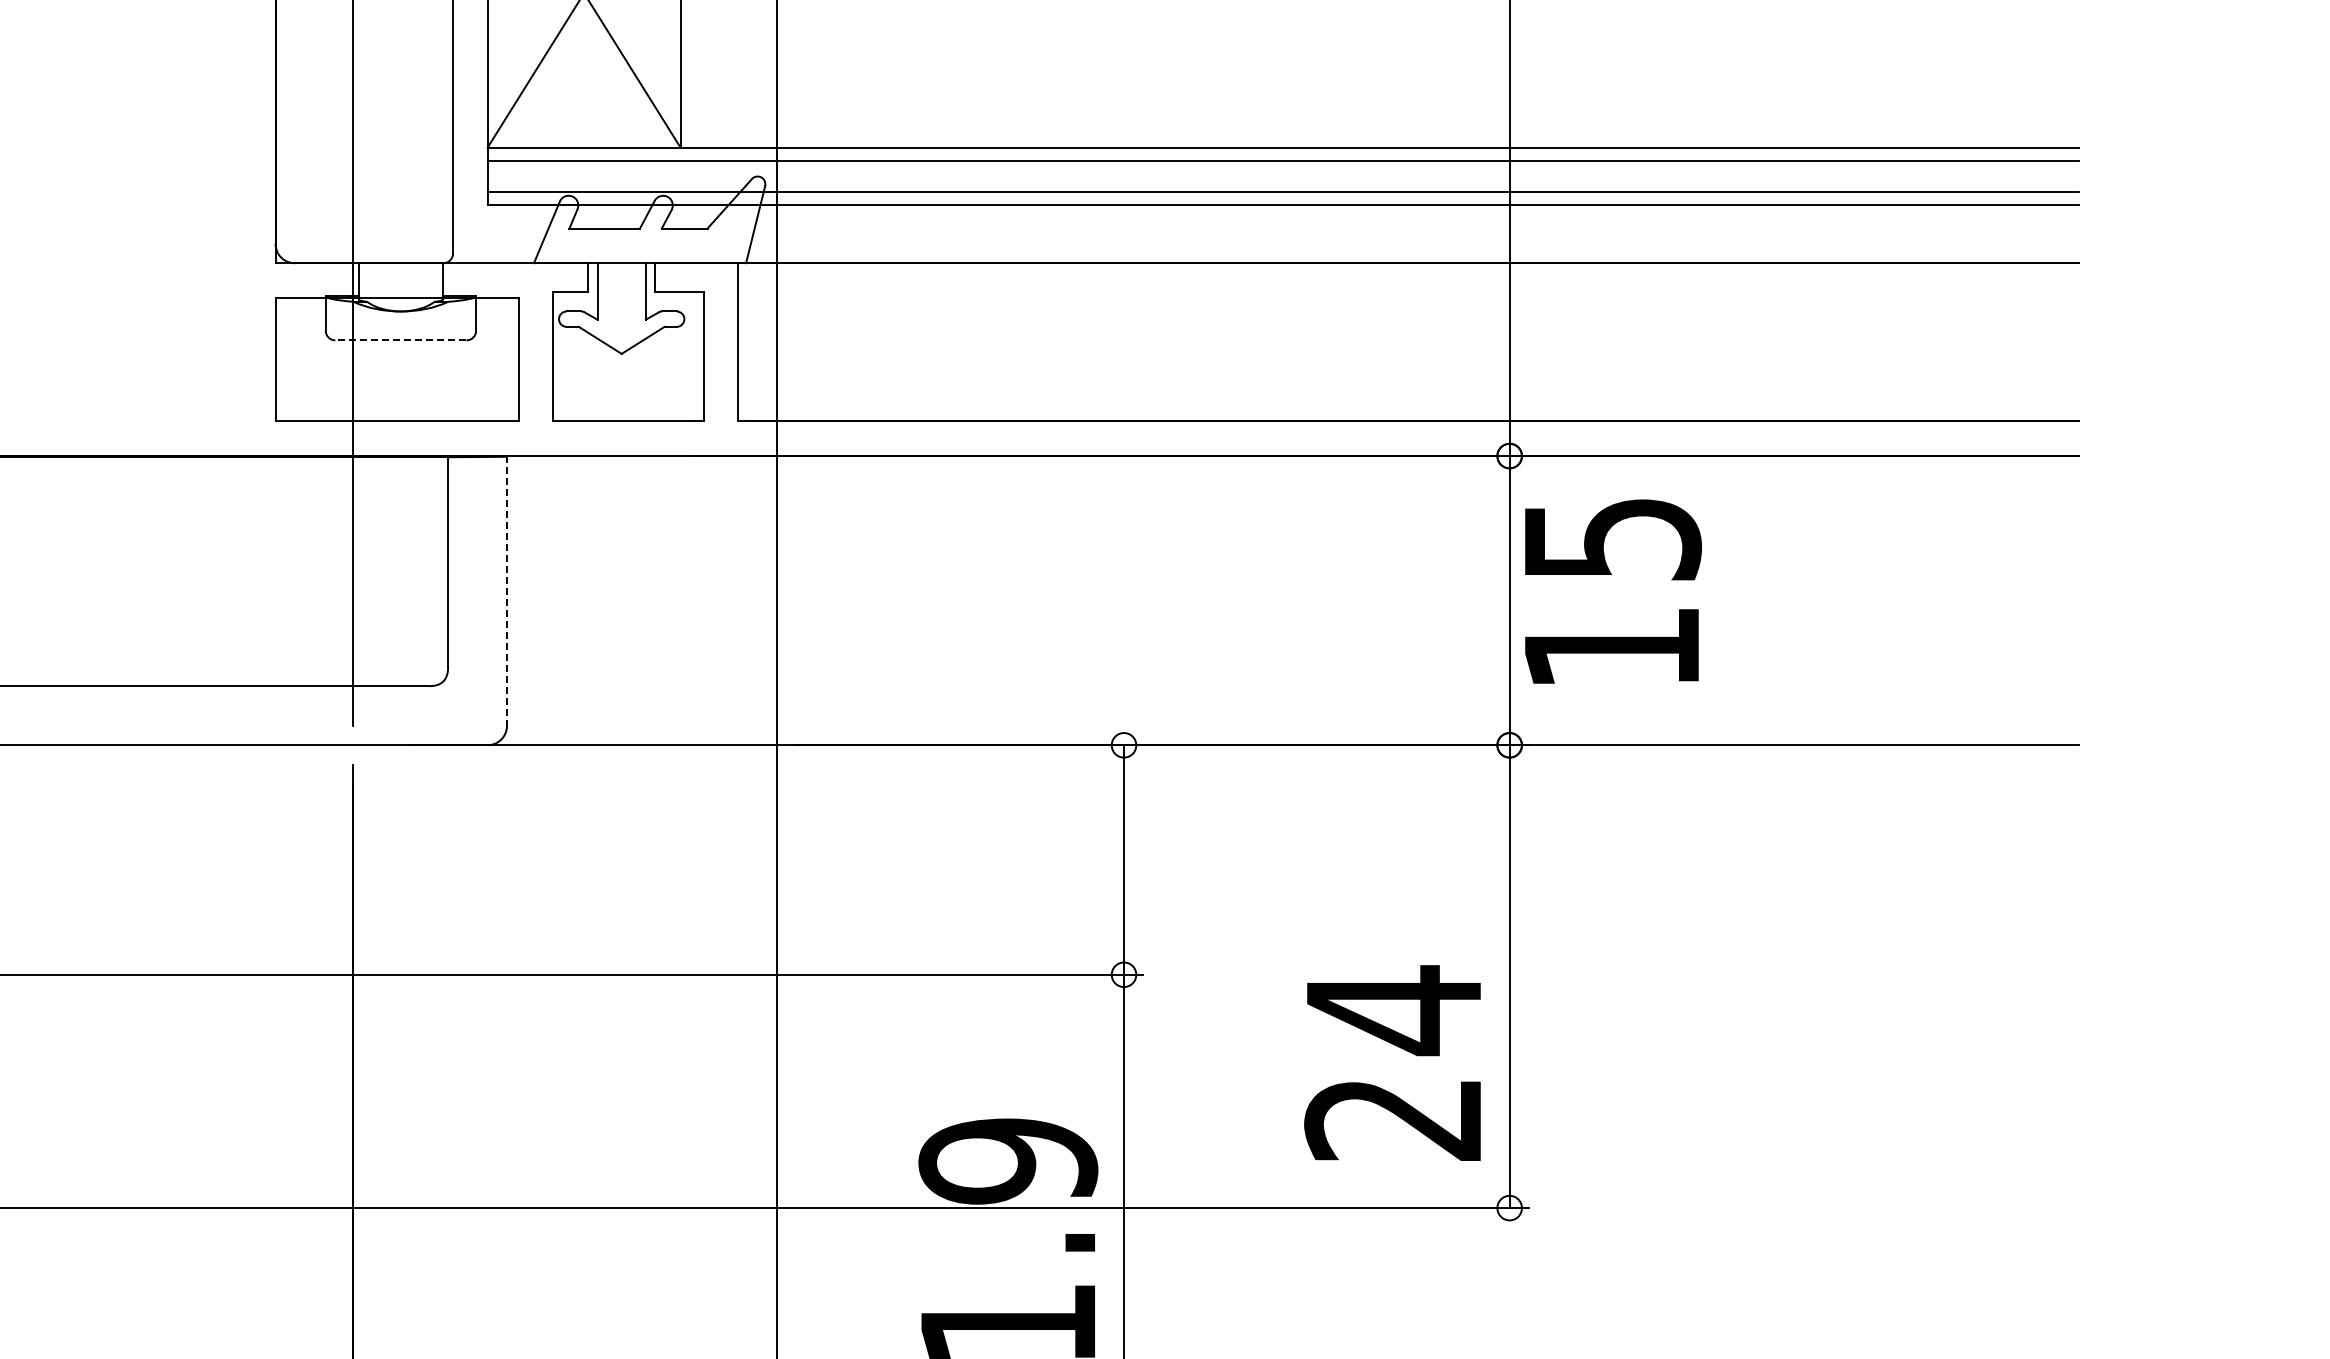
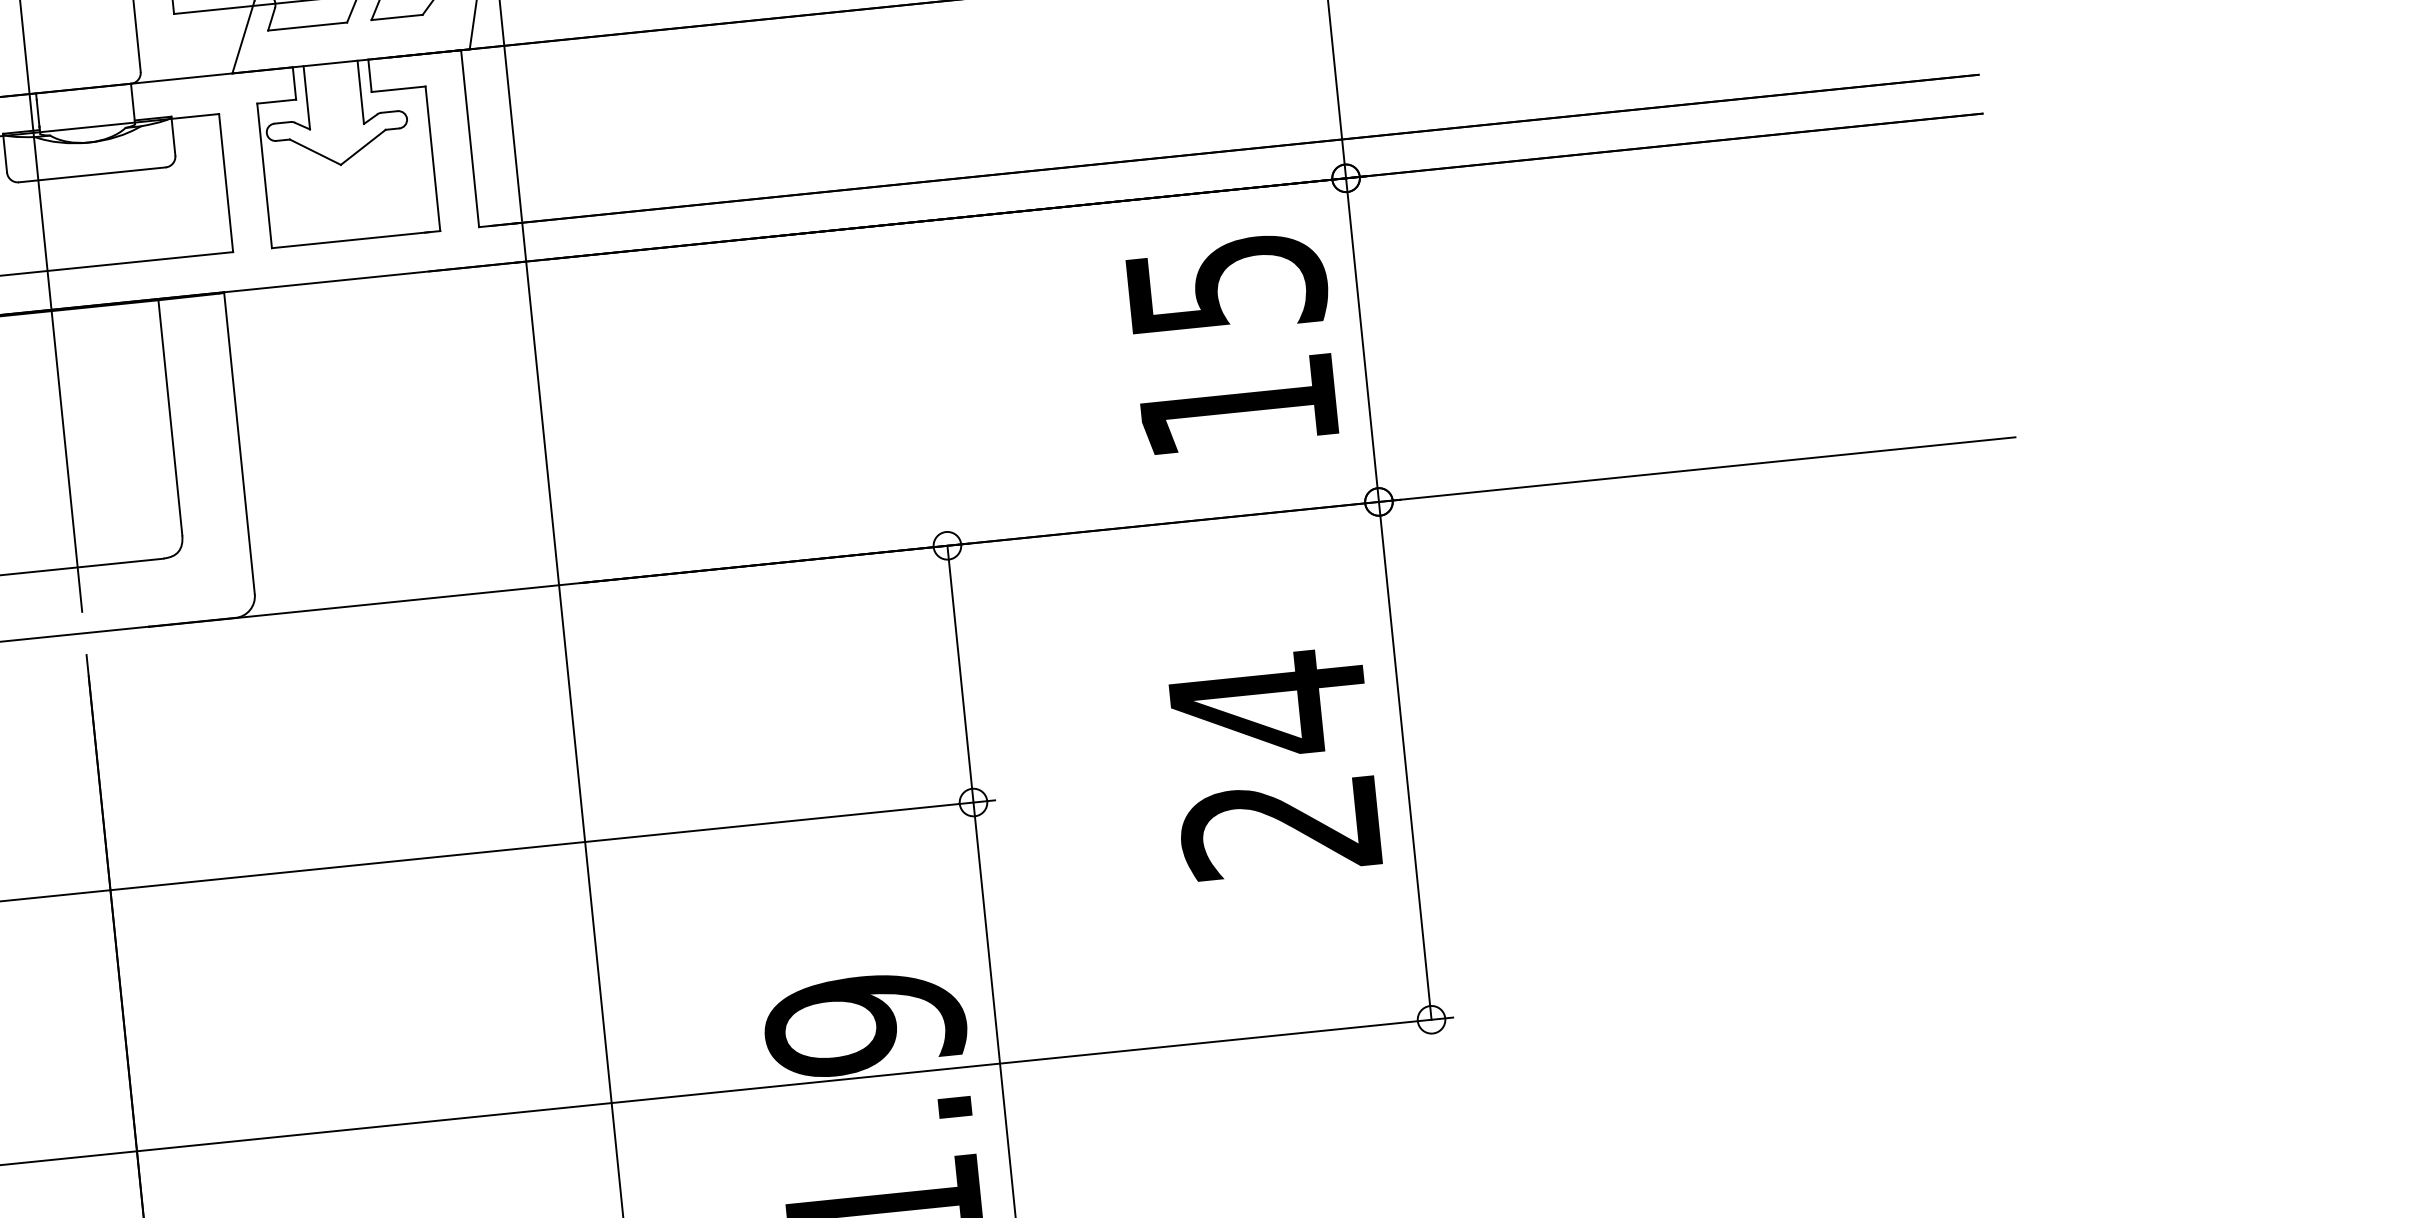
line: (400, 340) -> (91, 175), dashed -> solid
line: (506, 590) -> (238, 442), dashed -> solid
text: (1613, 591) -> (1233, 342), moved
text: (1392, 1062) -> (1273, 763), moved

